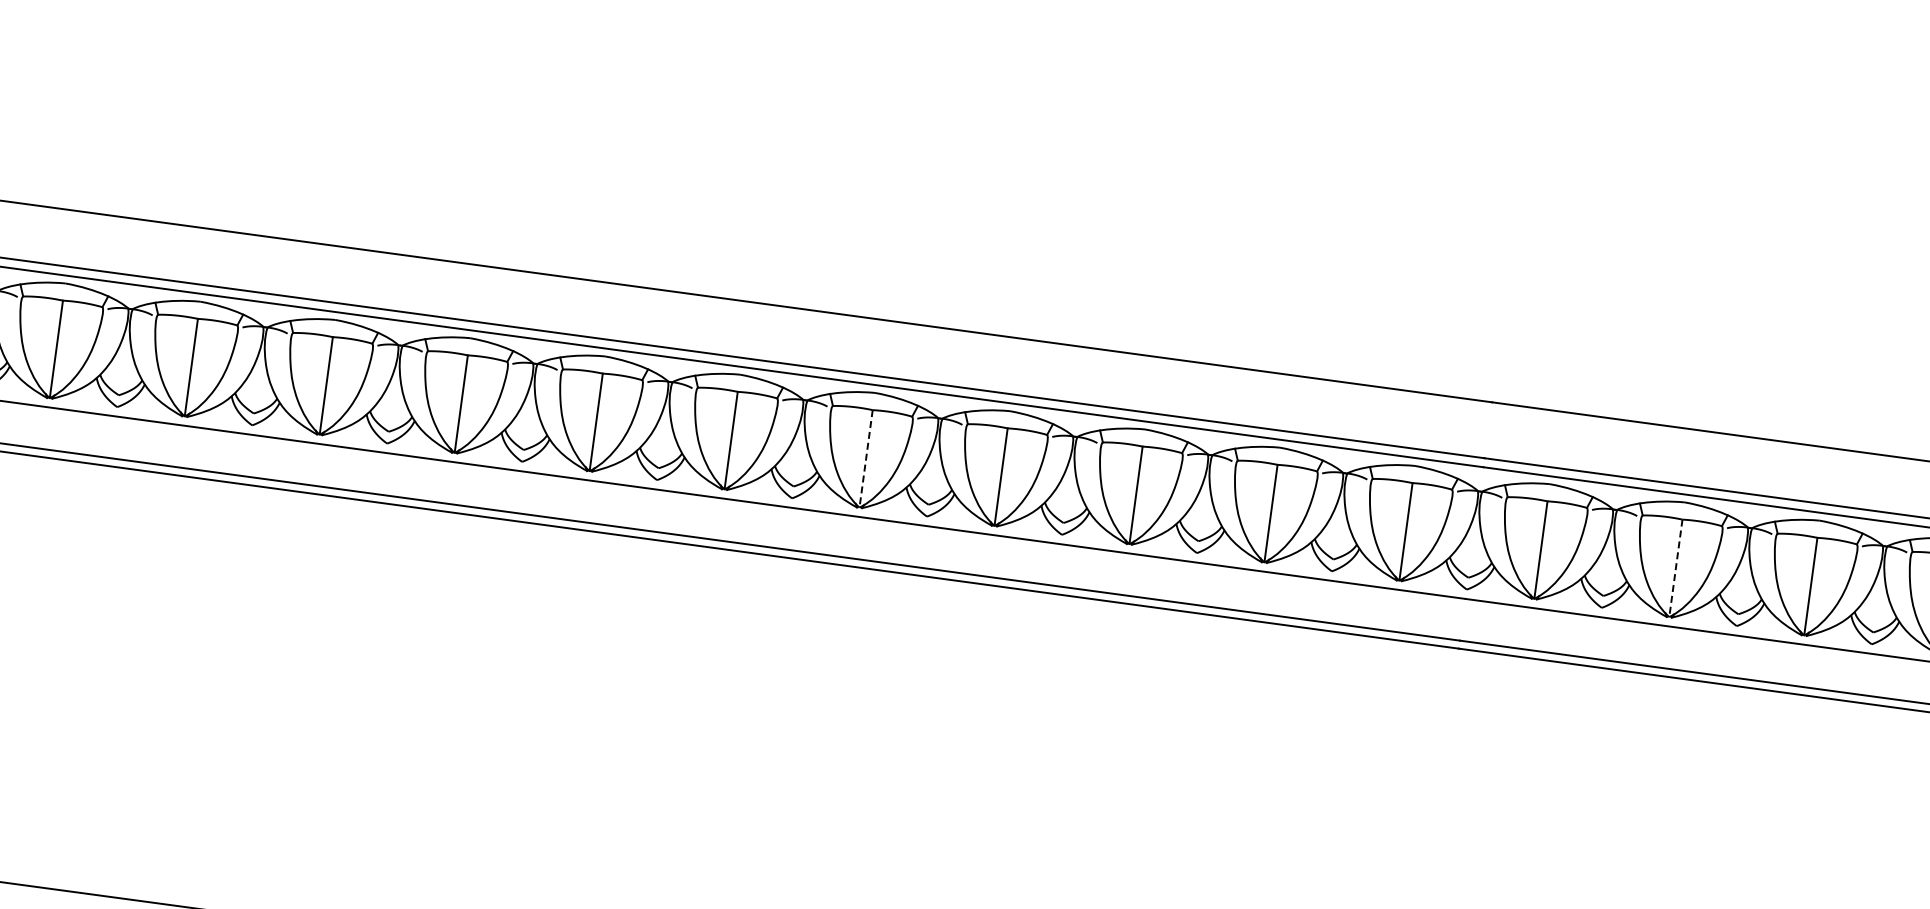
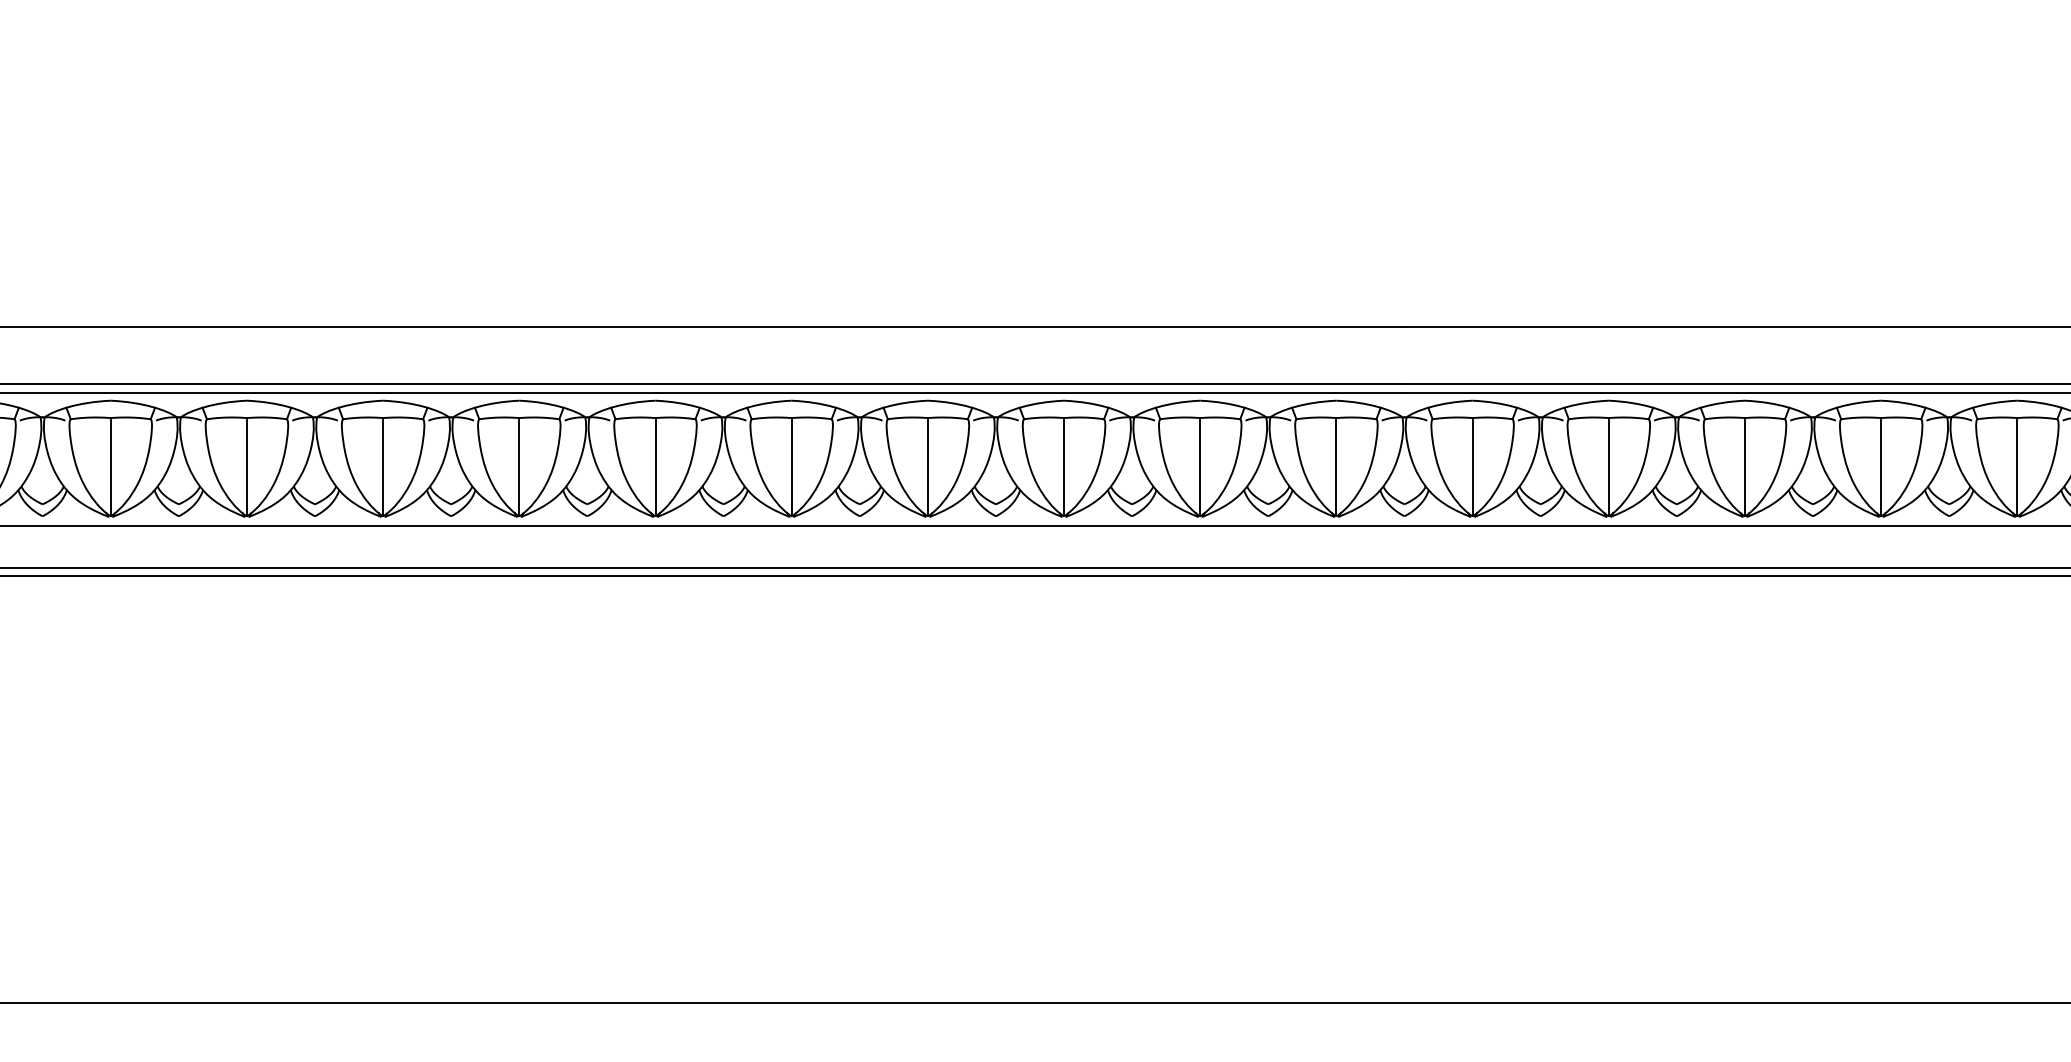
line: (865, 459) -> (791, 467), dashed -> solid
line: (1675, 568) -> (1608, 467), dashed -> solid

